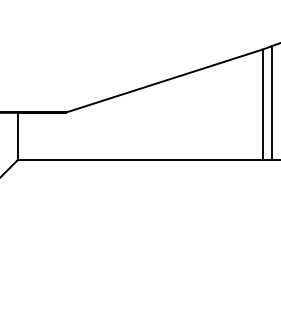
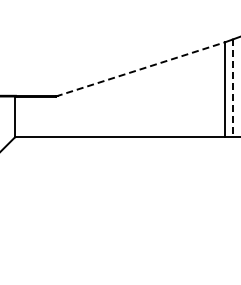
line: (163, 81) -> (140, 69), solid -> dashed
line: (271, 103) -> (232, 88), solid -> dashed

